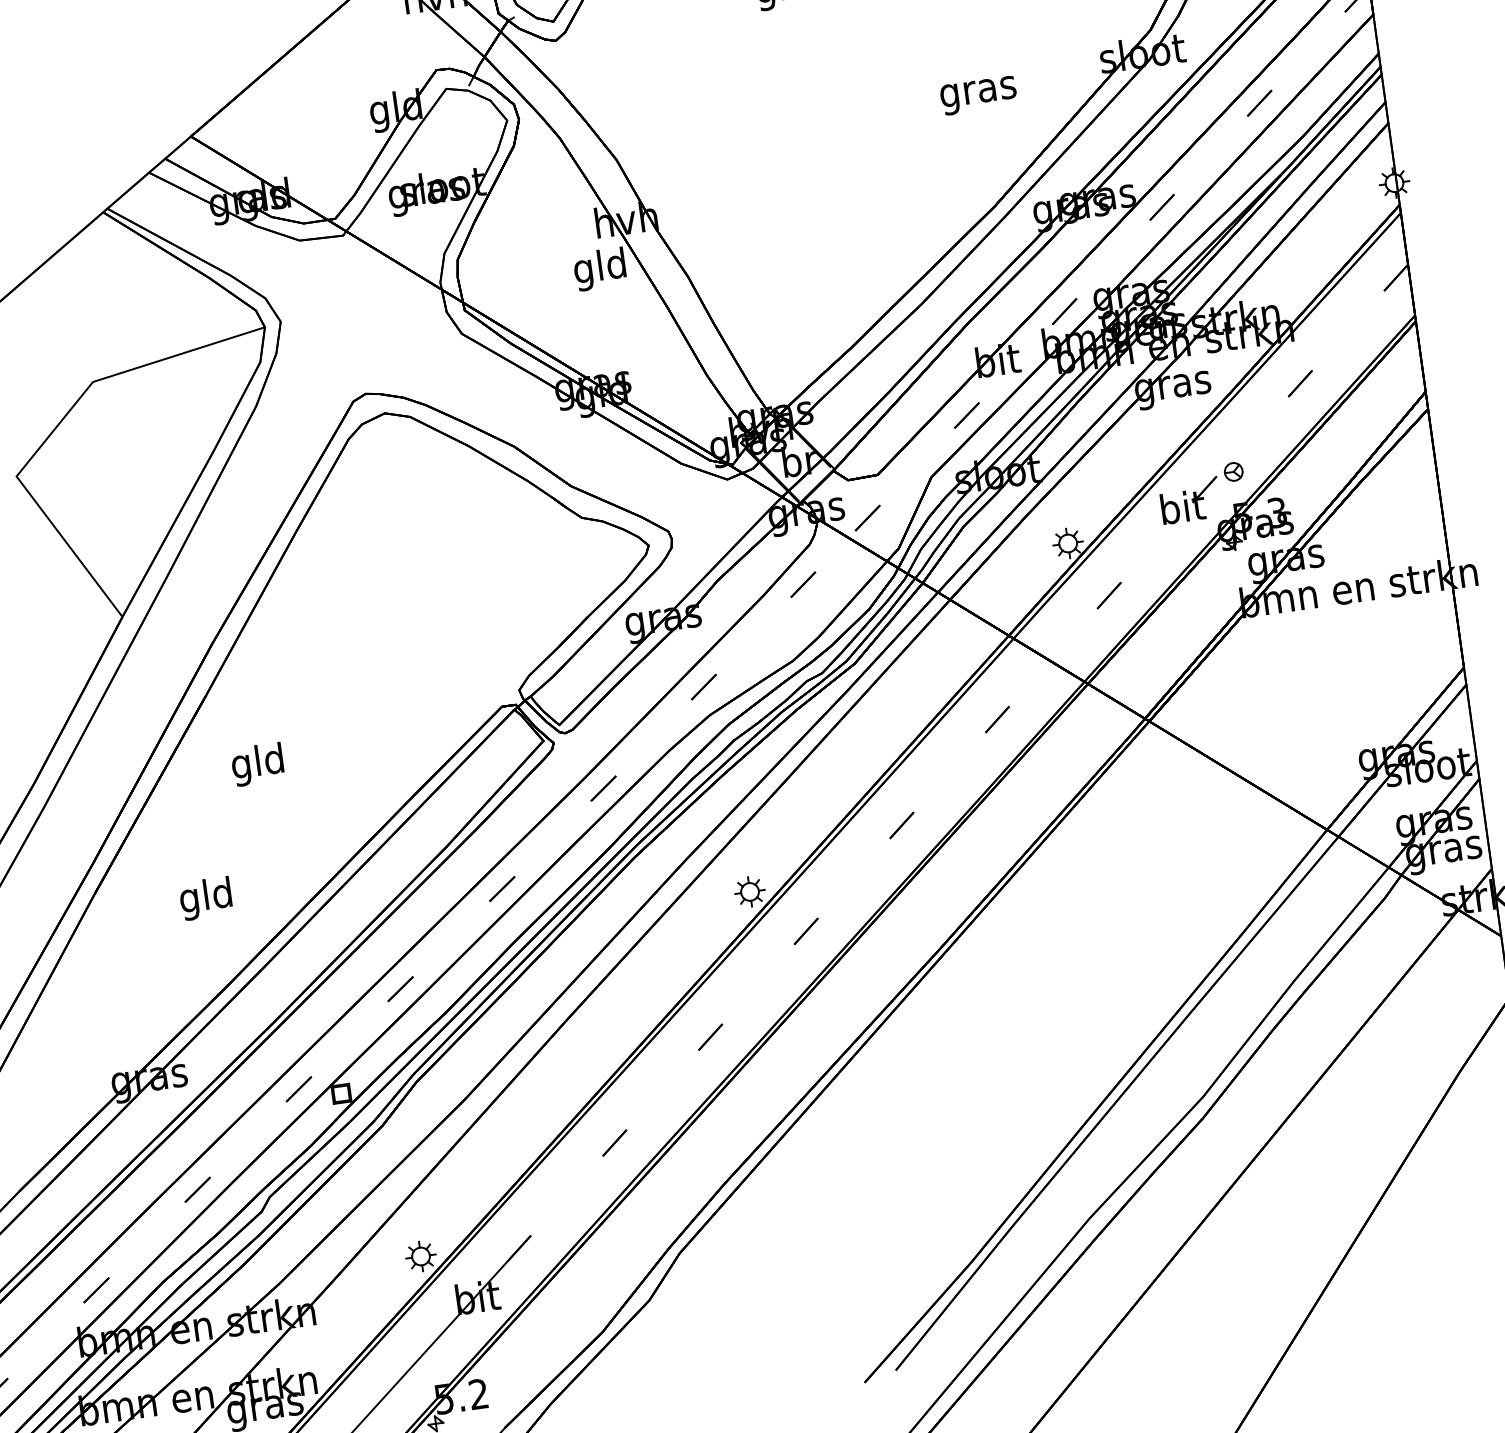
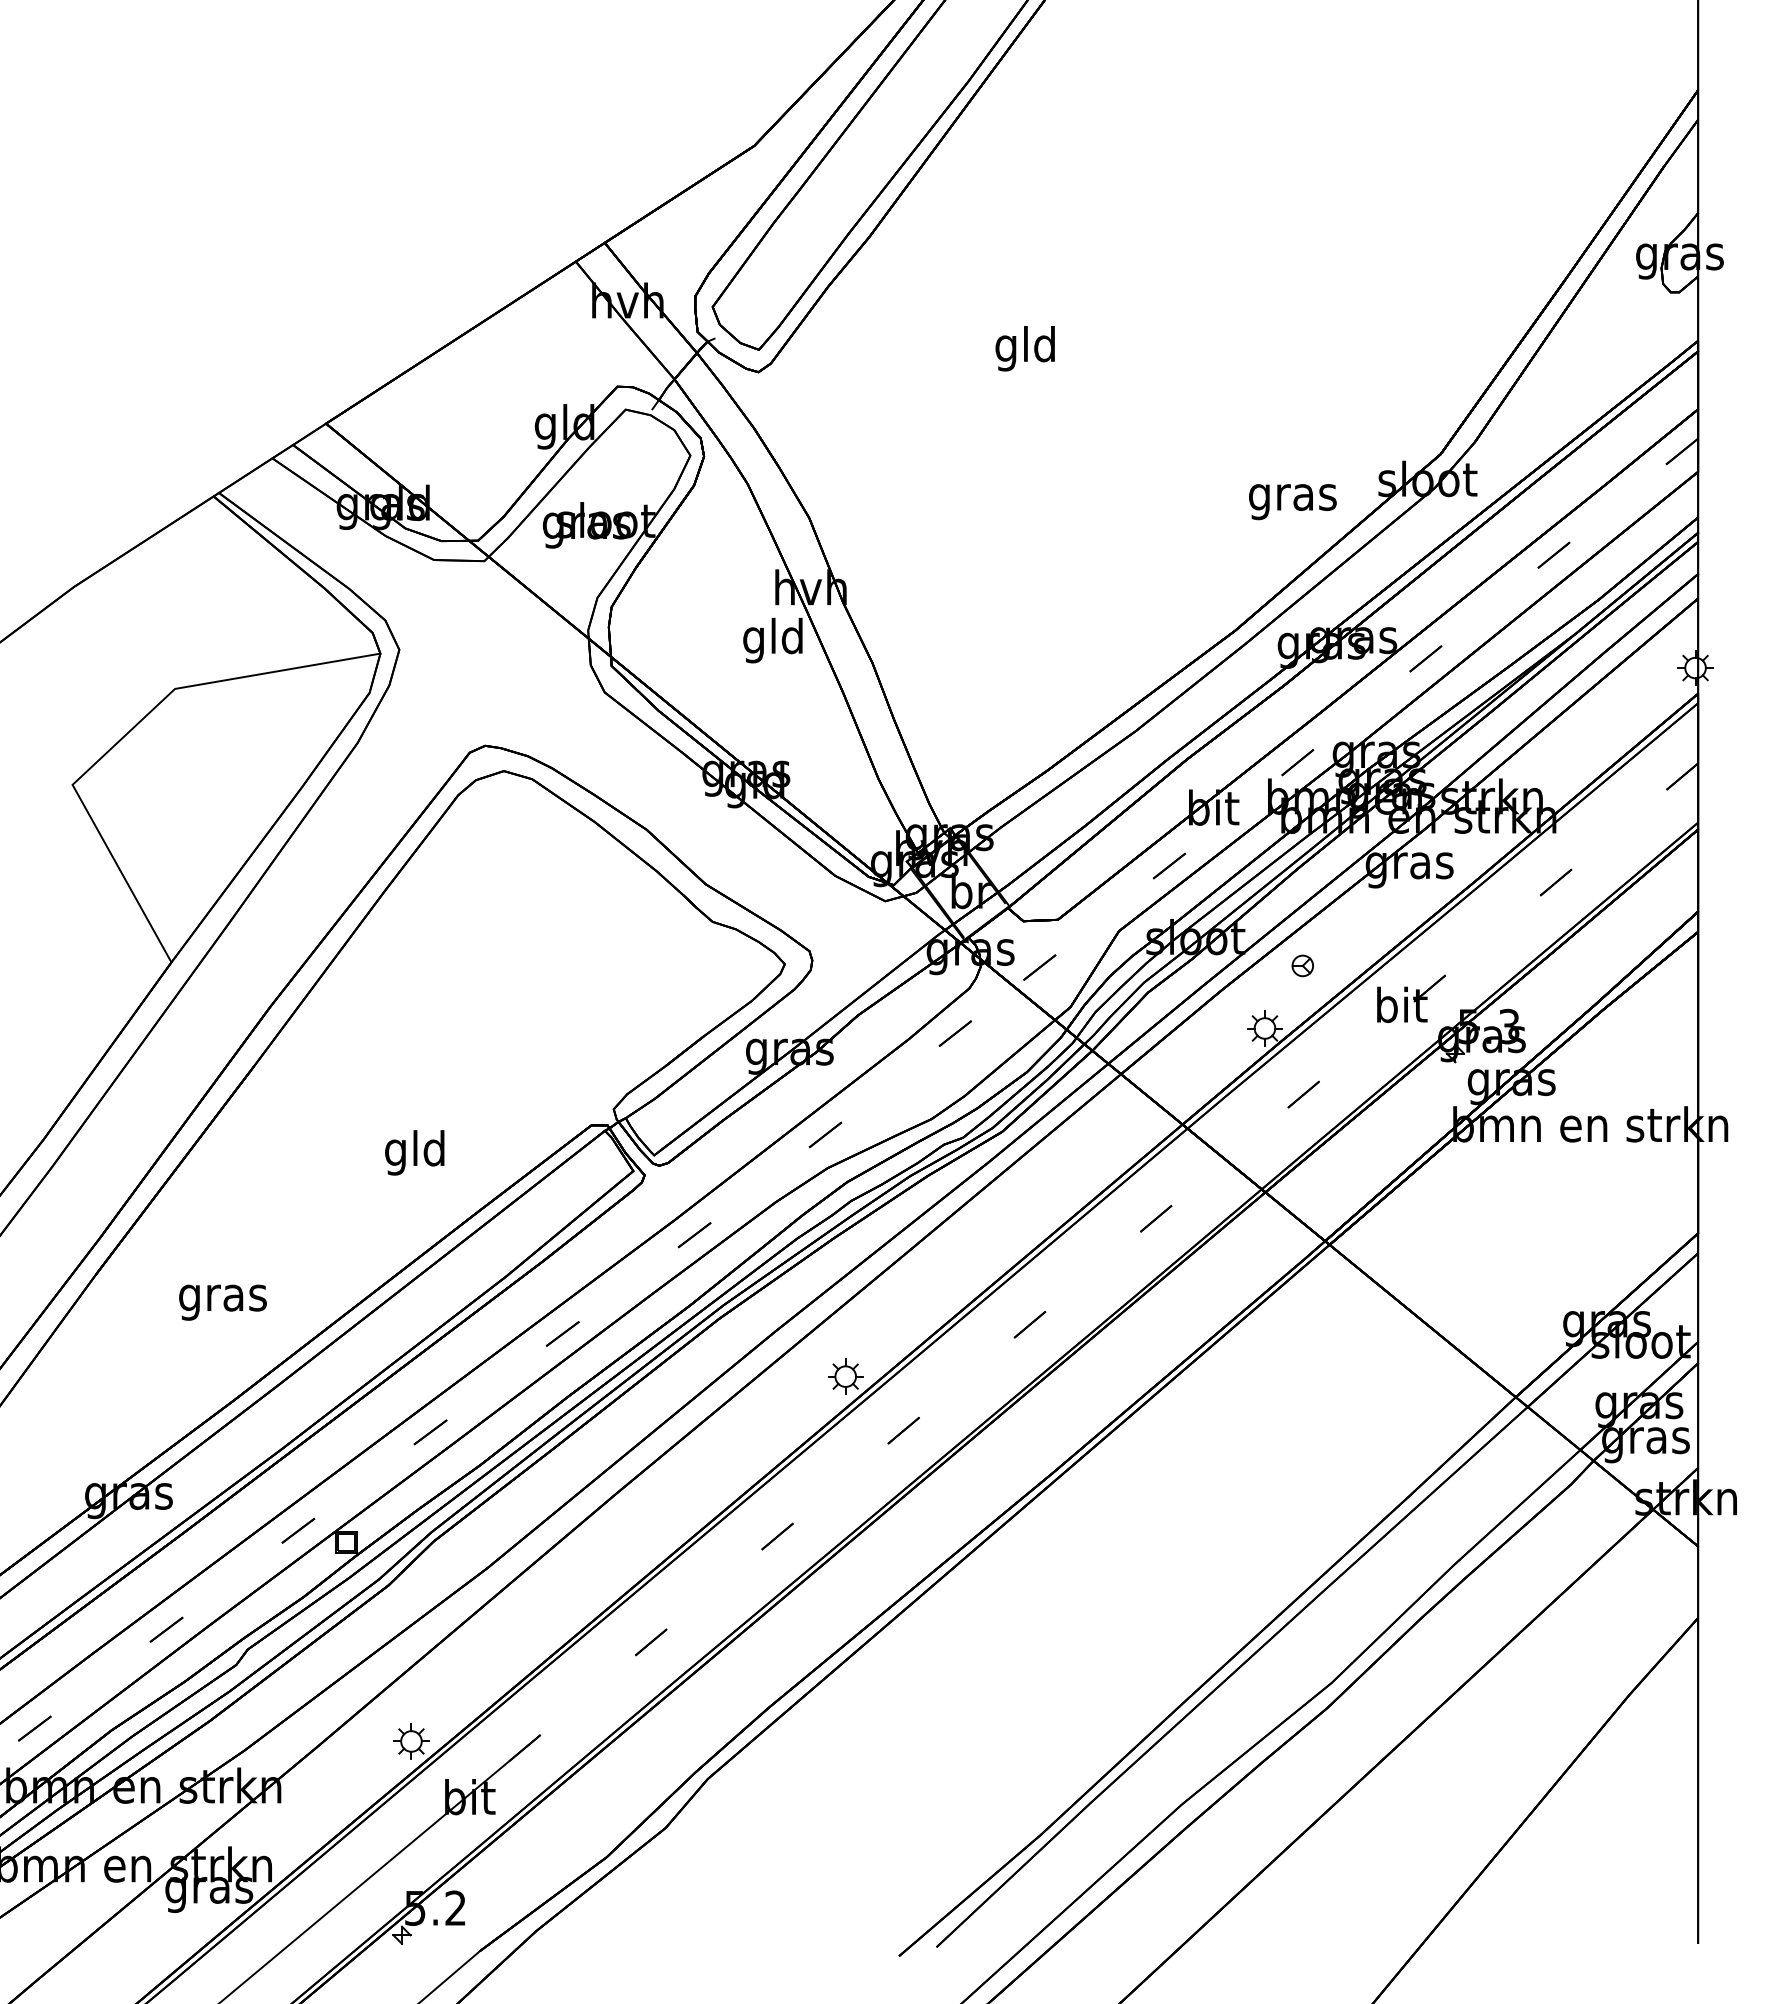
text: (978, 96) -> (1292, 502), moved
part: (1233, 471) -> (1302, 965), moved
text: (257, 764) -> (414, 1152), moved
text: (206, 898) -> (222, 1297), gld -> gras

